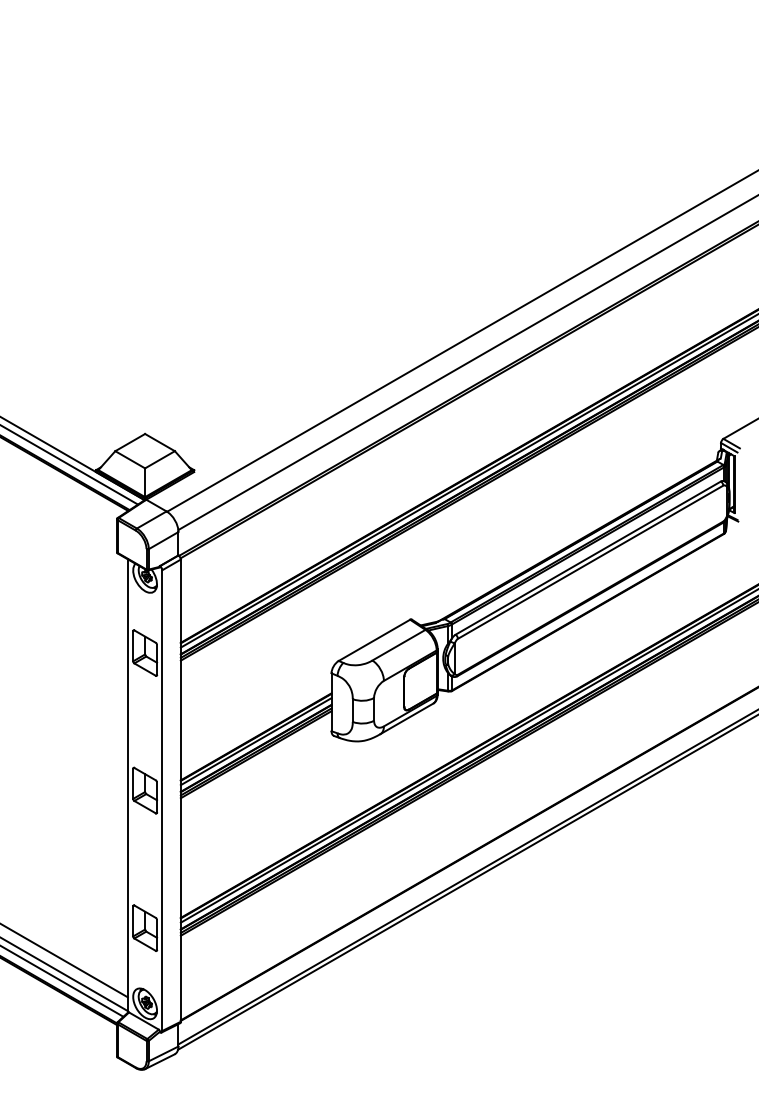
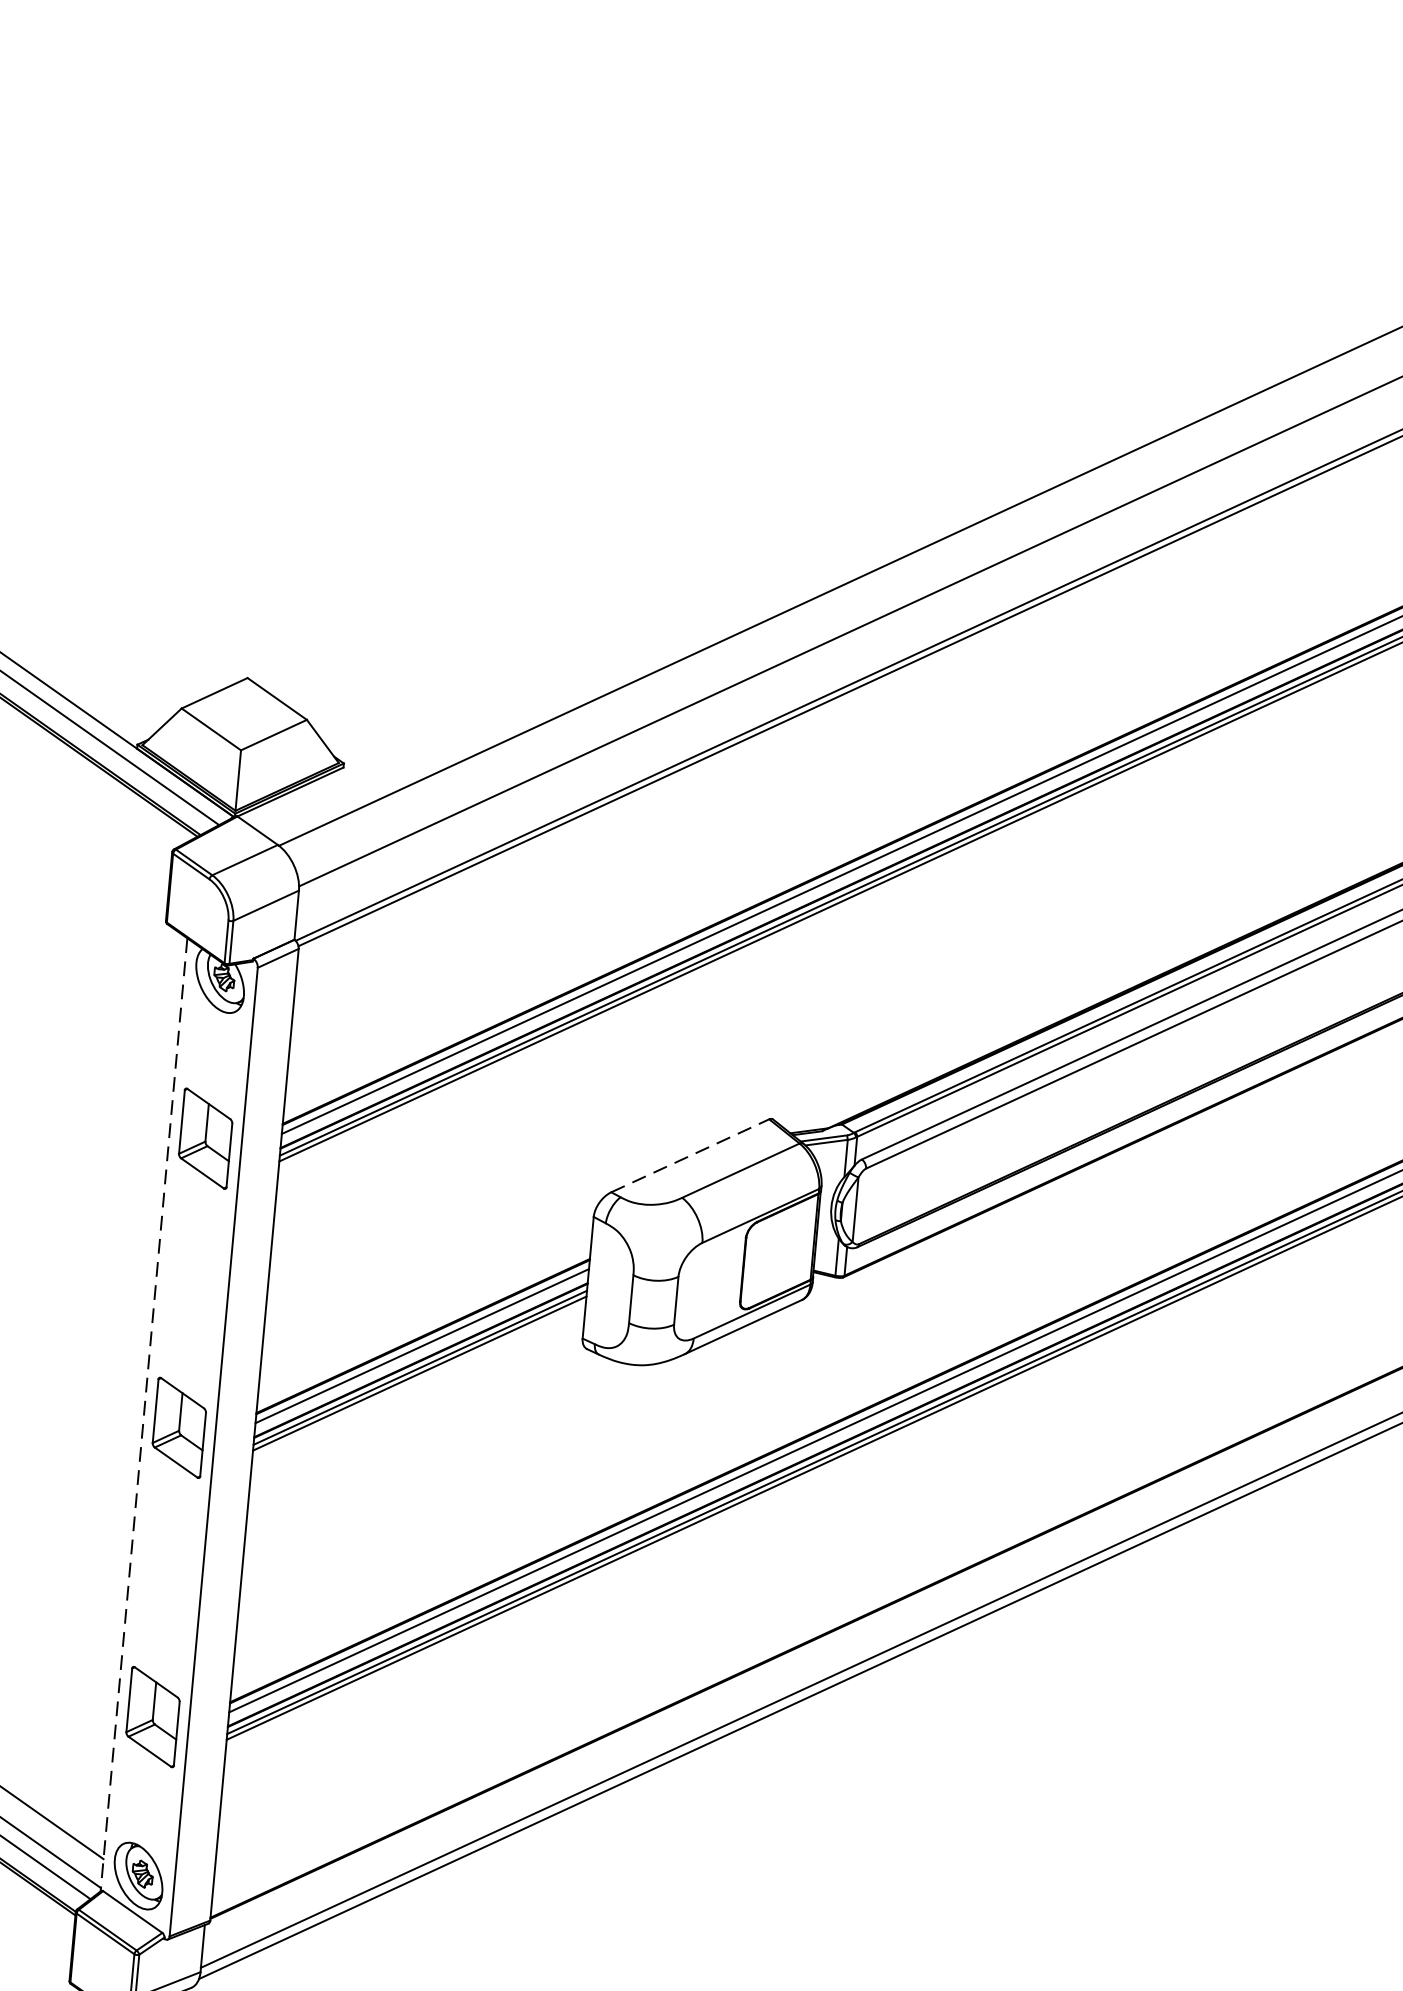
line: (374, 640) -> (690, 1156), solid -> dashed
line: (127, 786) -> (143, 1415), solid -> dashed

